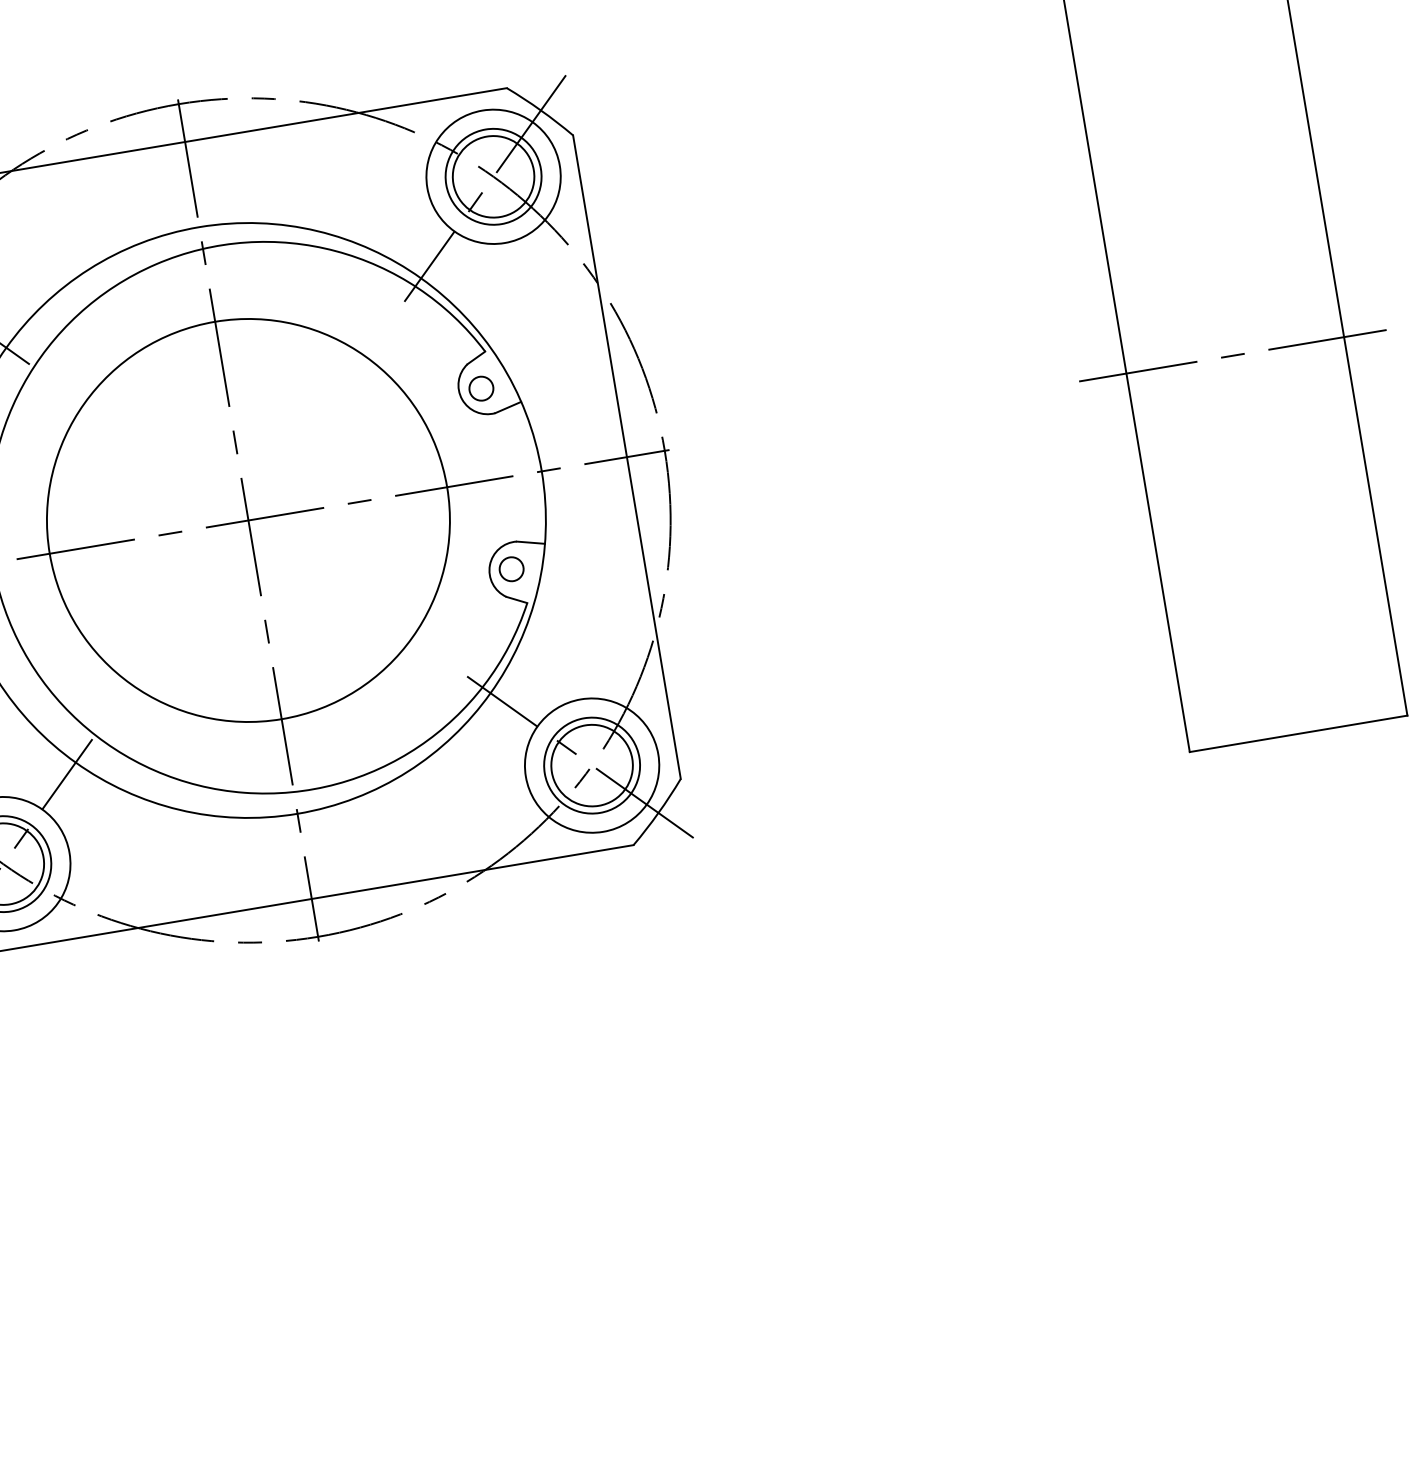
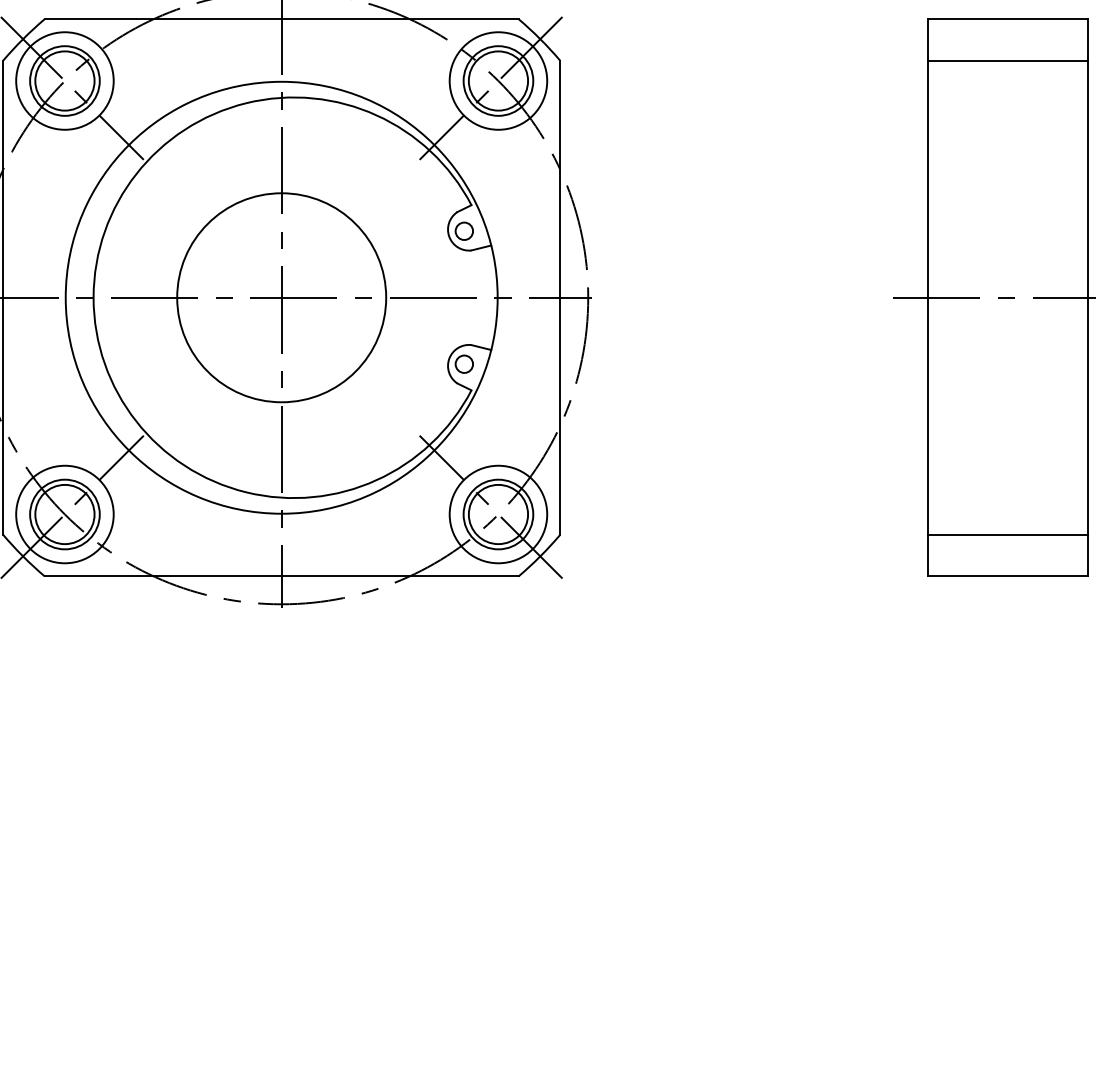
line: (1181, 33) -> (1008, 60), added
circle: (248, 520) -> (281, 297), size x0.71
line: (1289, 676) -> (1008, 534), added

